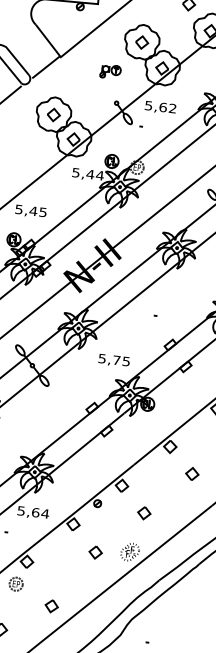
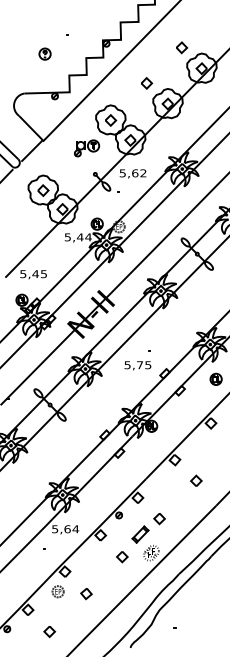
part: (111, 72) -> (87, 148), size x1.43
text: (113, 360) -> (137, 365), moved
part: (119, 528) -> (140, 534), added
part: (51, 606) -> (86, 594), moved

